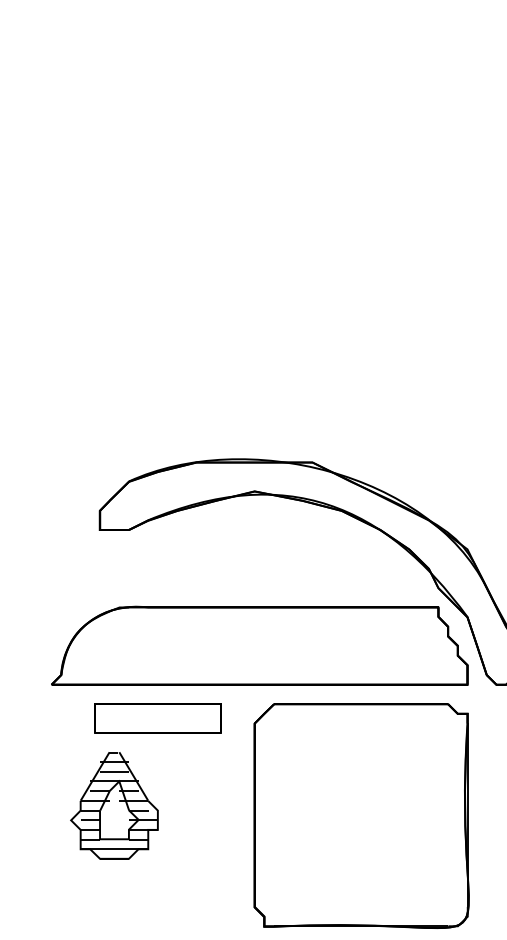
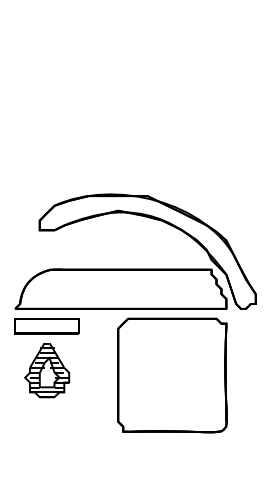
part: (156, 719) -> (46, 326), moved

